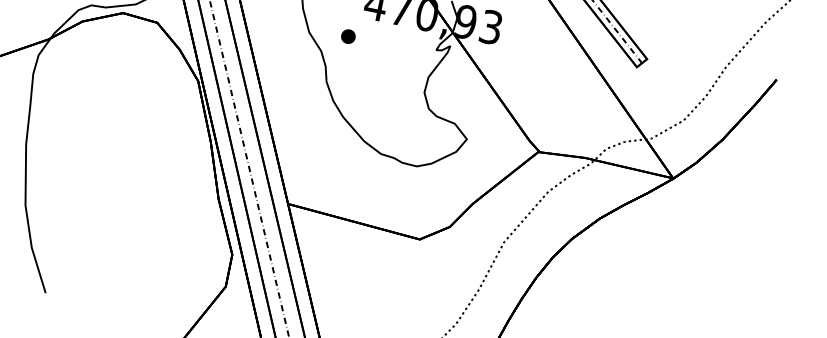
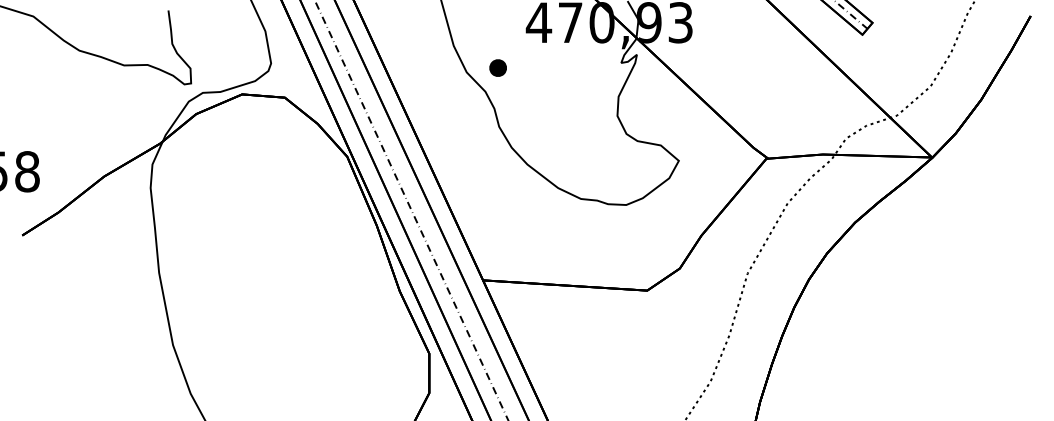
part: (348, 36) -> (497, 67), moved

